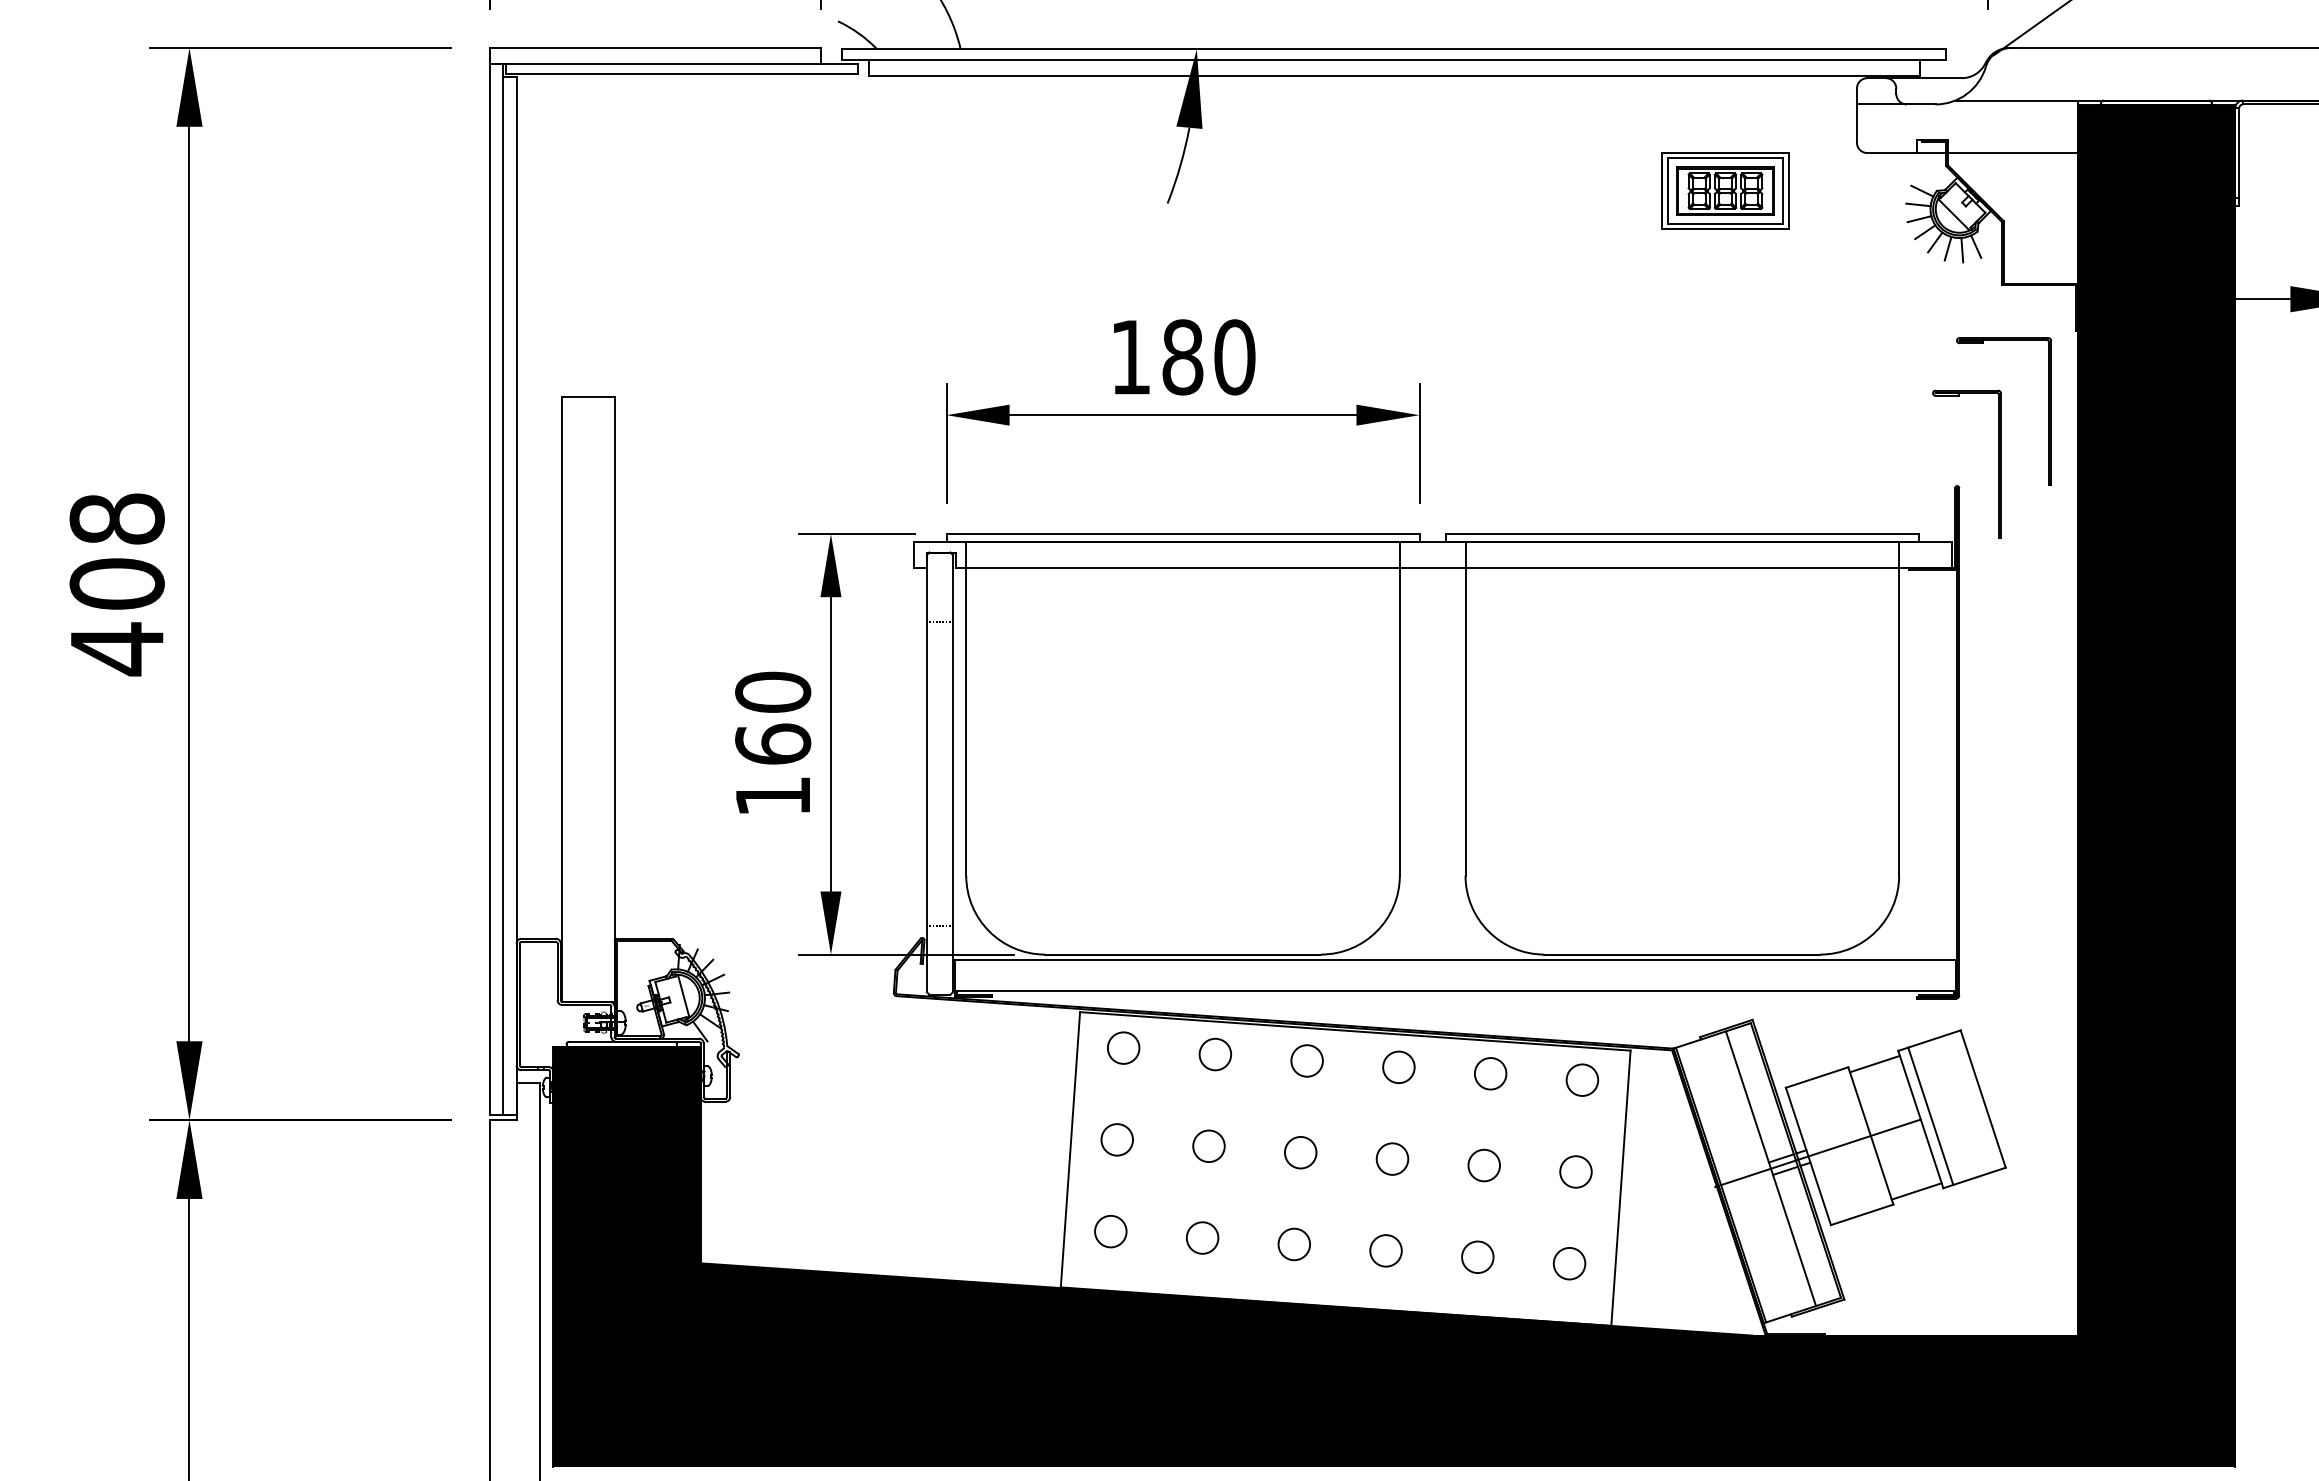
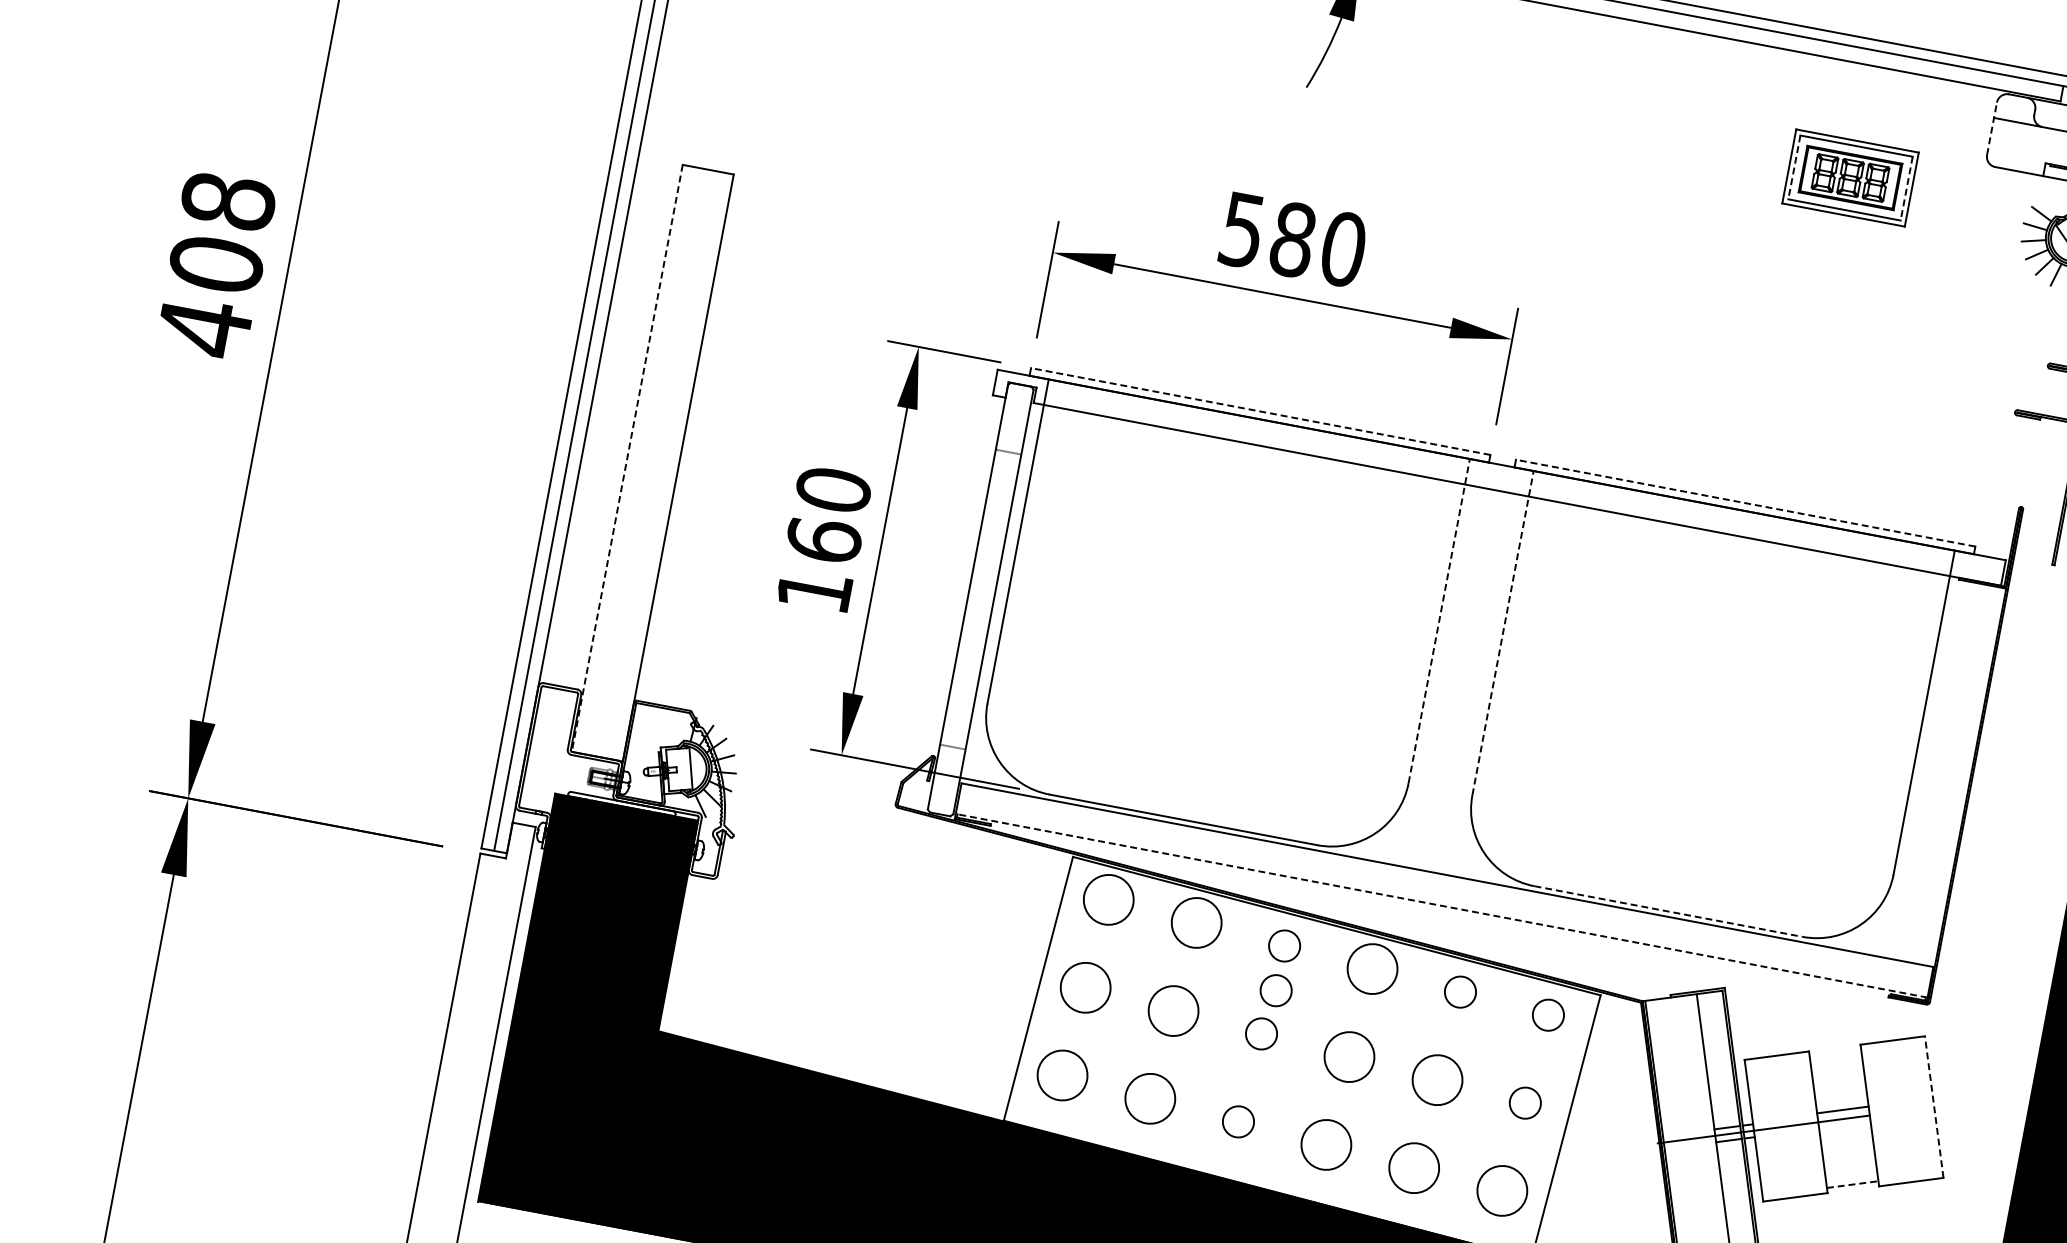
line: (1856, 115) -> (1991, 128), solid -> dashed
line: (1667, 191) -> (1794, 167), solid -> dashed
line: (1783, 191) -> (1906, 188), solid -> dashed
text: (1130, 357) -> (1242, 230), 180 -> 580
line: (1183, 534) -> (1261, 412), solid -> dashed
line: (1682, 534) -> (1745, 503), solid -> dashed
line: (562, 700) -> (627, 459), solid -> dashed
line: (1399, 708) -> (1438, 620), solid -> dashed
line: (1465, 708) -> (1503, 632), solid -> dashed
line: (1682, 954) -> (1668, 911), solid -> dashed
line: (1455, 991) -> (1441, 905), solid -> dashed
circle: (1123, 1047) -> (1108, 899), size x1.6
circle: (1215, 1054) -> (1196, 922), size x1.6
line: (1874, 1063) -> (1842, 1109), moved
circle: (1398, 1067) -> (1372, 969), size x1.6
line: (1983, 1098) -> (1934, 1106), solid -> dashed
circle: (1306, 1106) -> (1275, 990), added
line: (1930, 1115) -> (1880, 1113), removed
circle: (1117, 1139) -> (1086, 987), size x1.6
circle: (1208, 1145) -> (1173, 1010), size x1.6
circle: (1392, 1158) -> (1349, 1056), size x1.6
circle: (1483, 1165) -> (1436, 1079), size x1.6
line: (1917, 1191) -> (1853, 1184), solid -> dashed
circle: (1110, 1231) -> (1062, 1075), size x1.6
circle: (1202, 1237) -> (1150, 1098), size x1.6
circle: (1385, 1250) -> (1325, 1144), size x1.6
circle: (1477, 1256) -> (1414, 1167), size x1.6
circle: (1569, 1263) -> (1502, 1190), size x1.6

